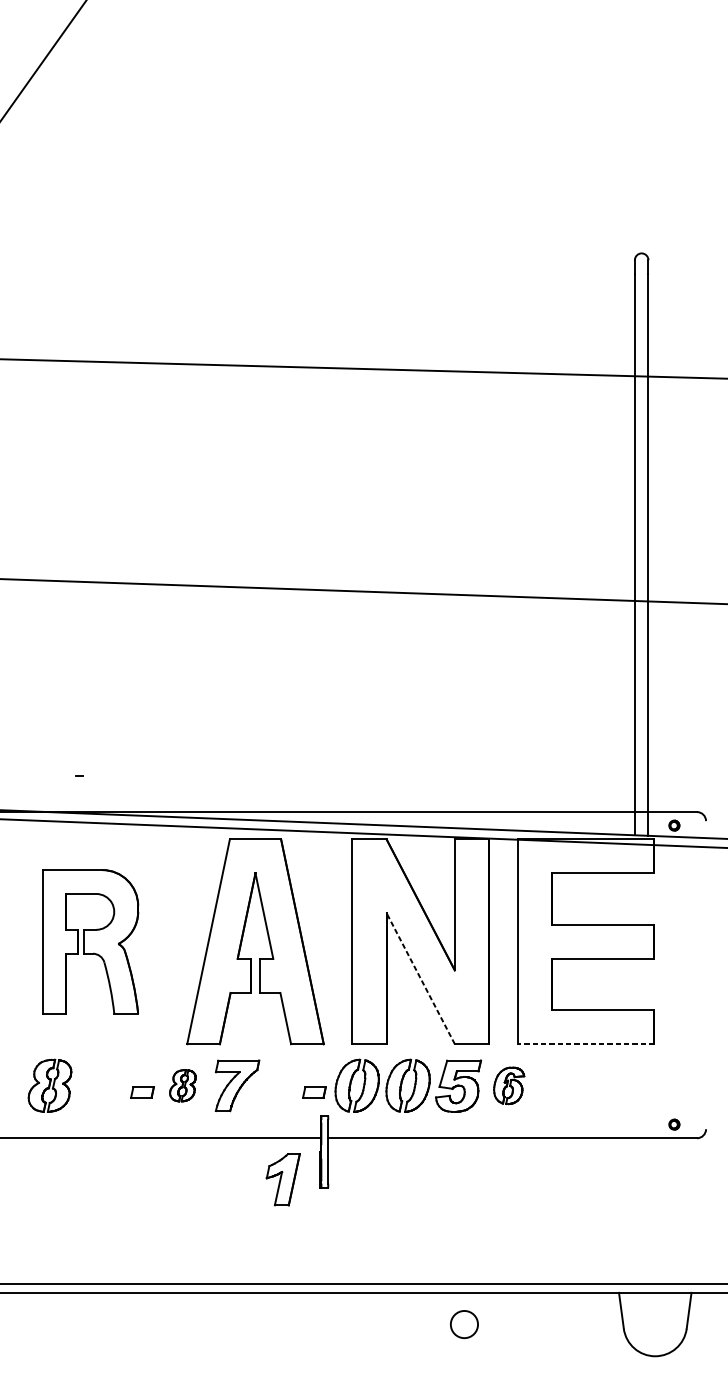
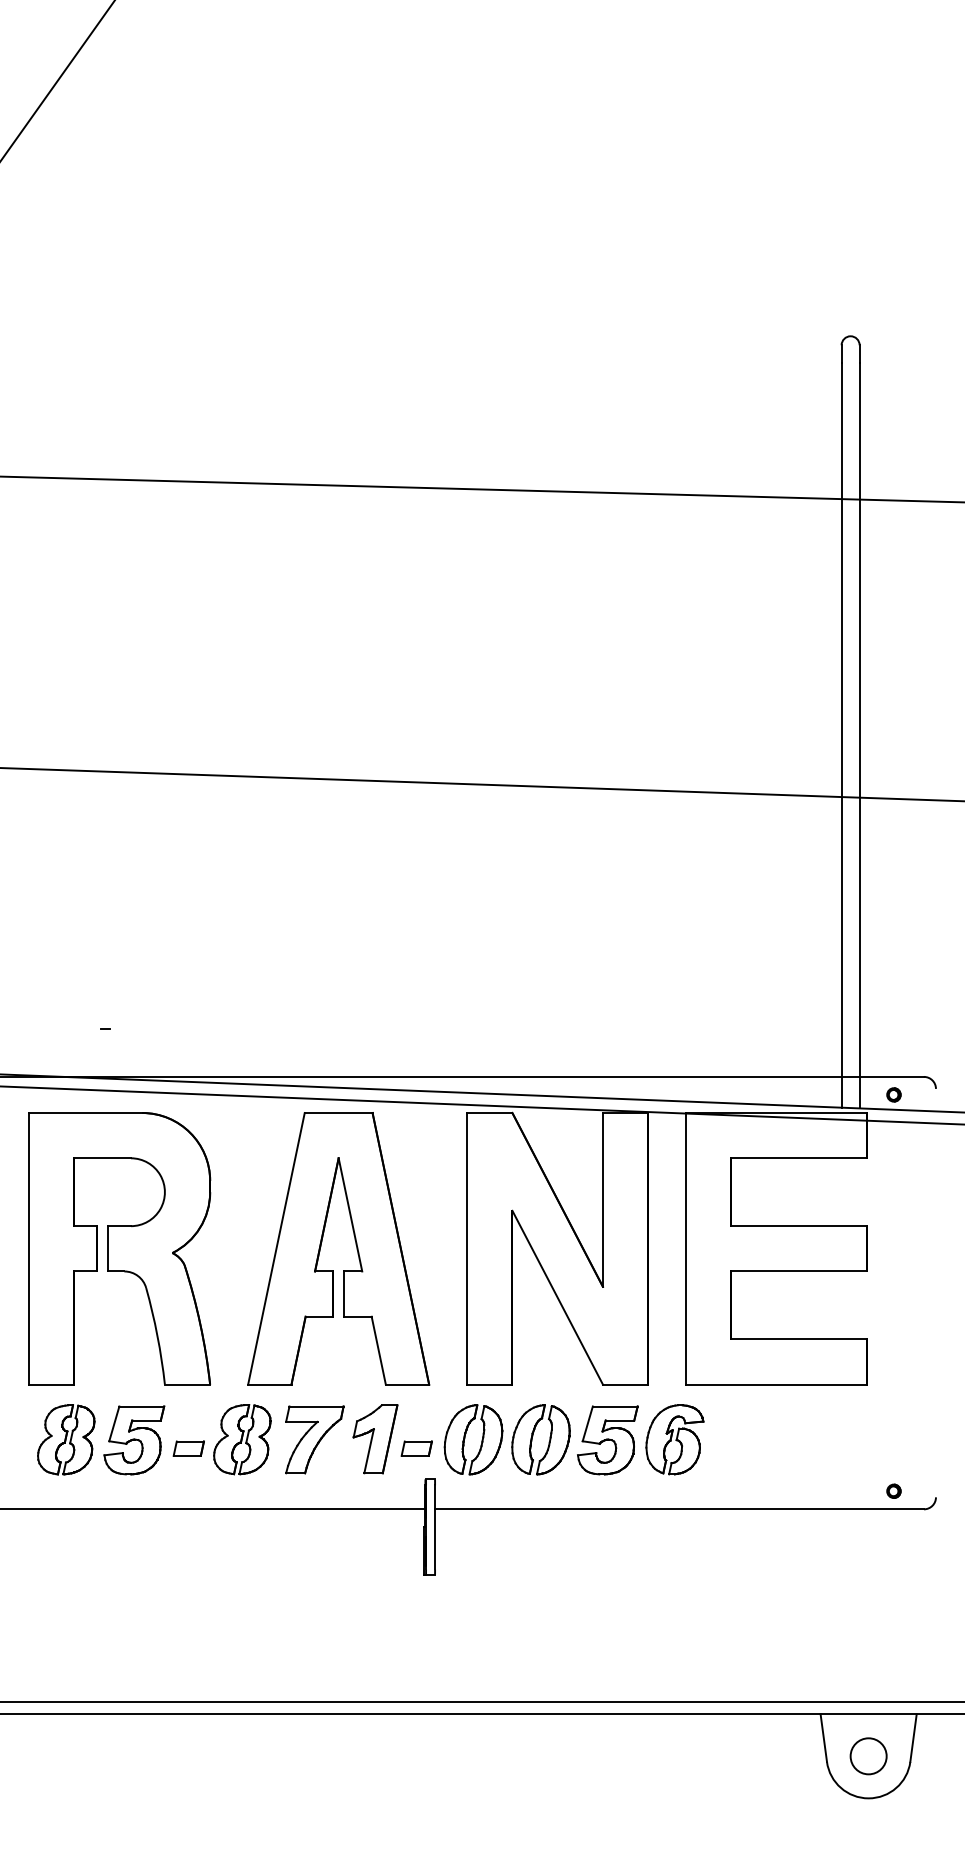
part: (90, 941) -> (119, 1248), size x1.43
line: (420, 978) -> (557, 1297), dashed -> solid
line: (585, 1044) -> (776, 1384), dashed -> solid
part: (182, 1085) -> (242, 1439), size x1.67
part: (508, 1085) -> (674, 1439), size x1.43
part: (101, 1086) -> (134, 1440), added
part: (283, 1179) -> (375, 1439), moved
circle: (464, 1324) -> (868, 1756), moved

